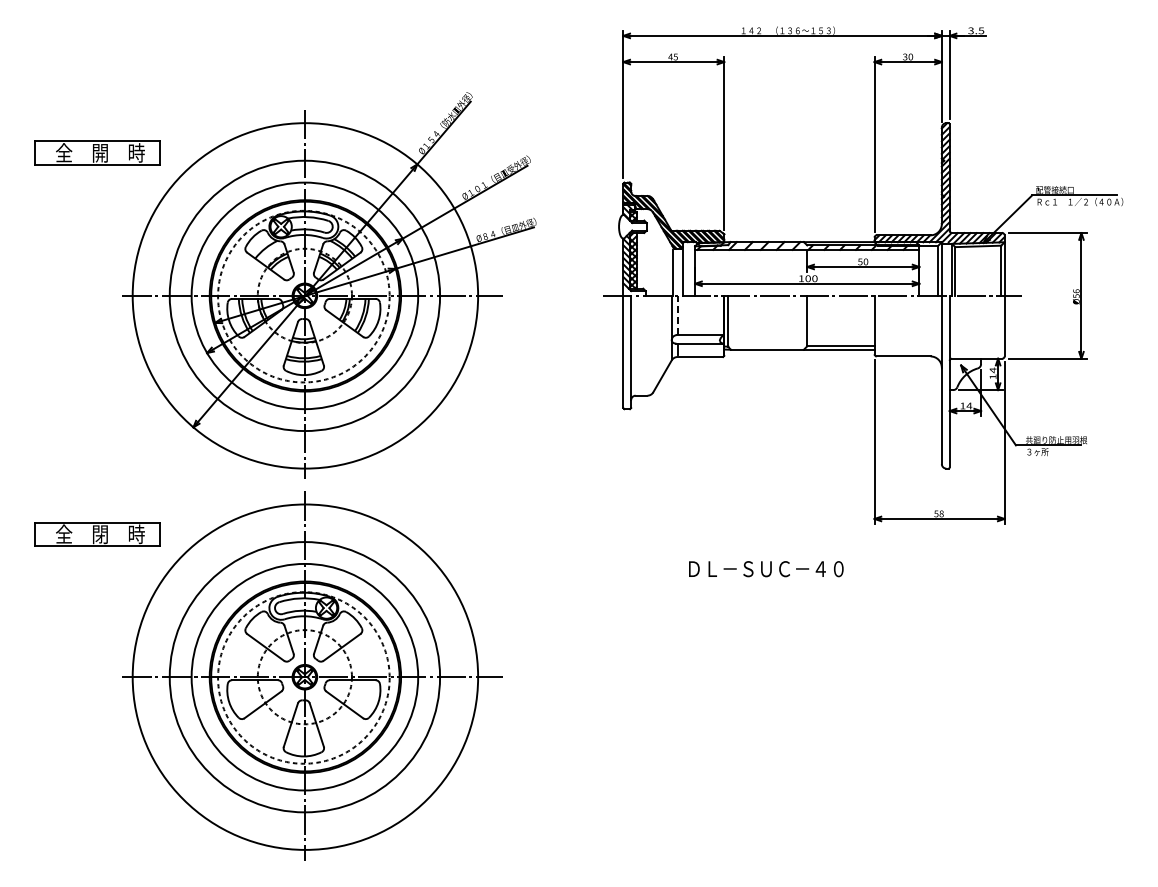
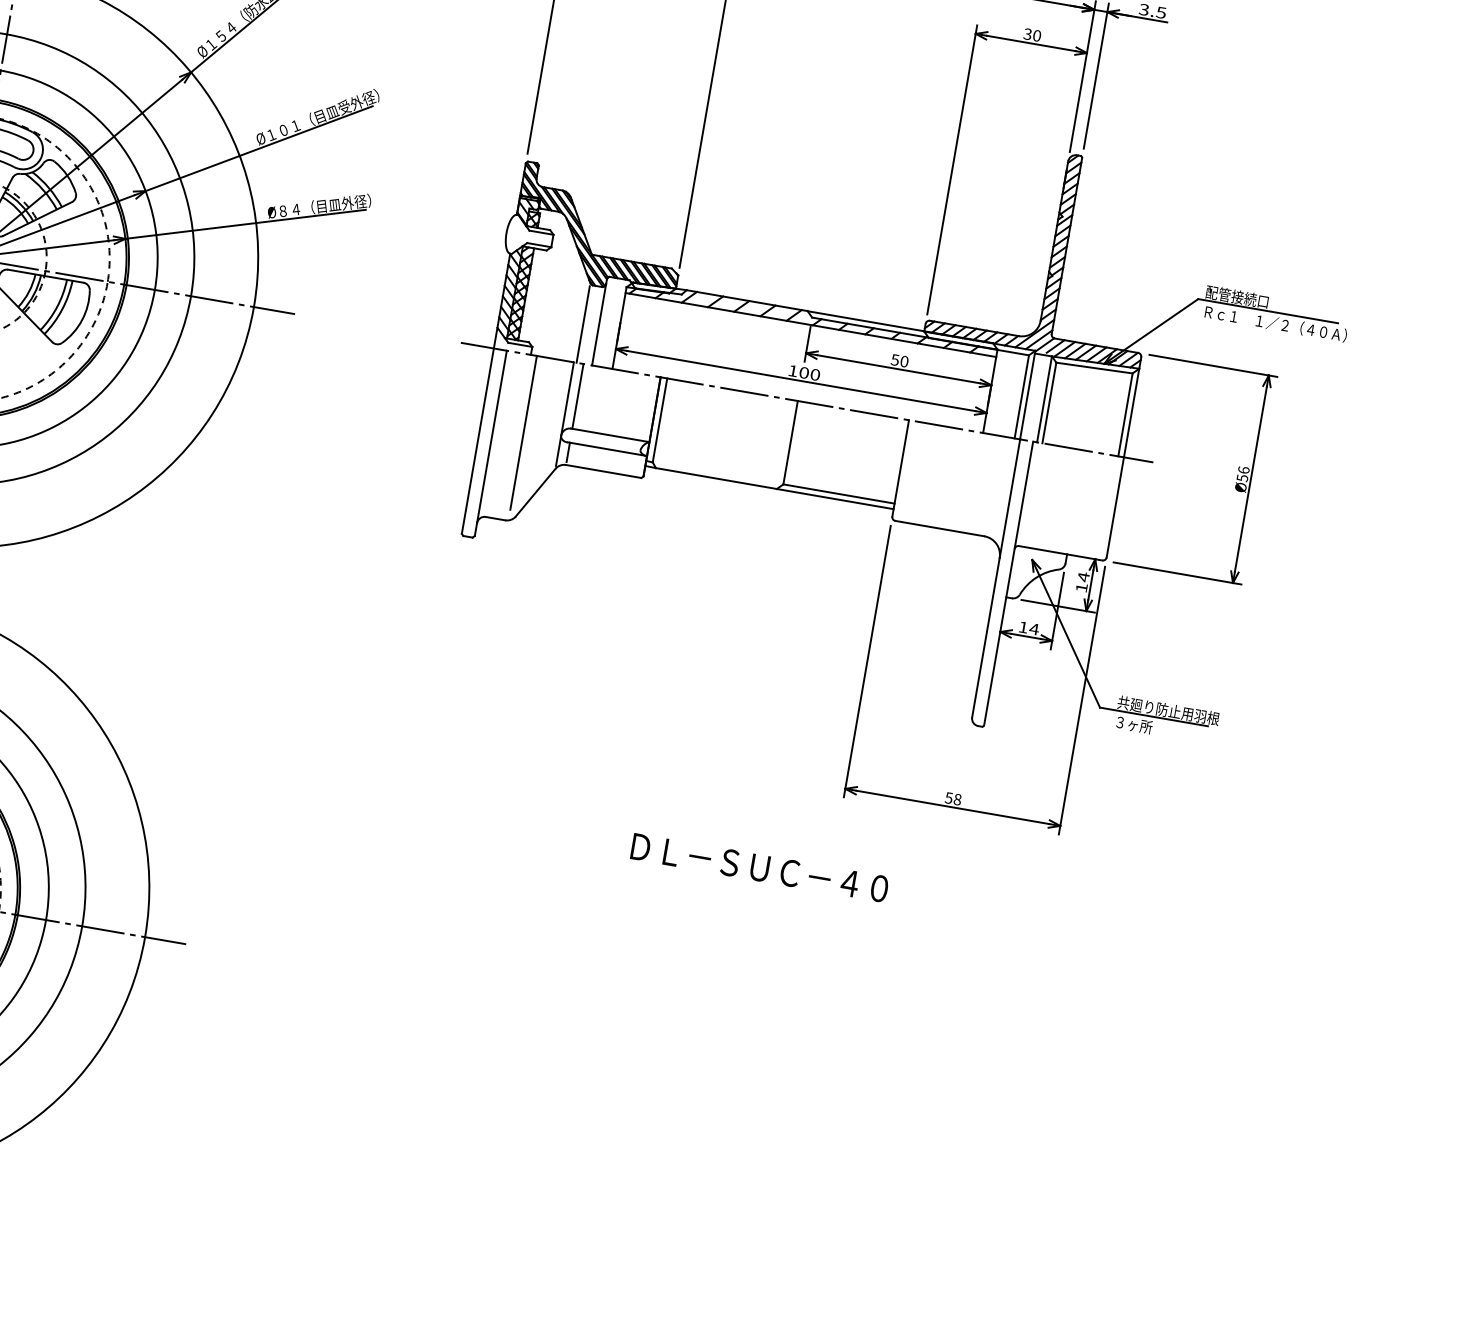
line: (677, 315) -> (577, 396), dashed -> solid
line: (649, 341) -> (524, 431), added
text: (766, 569) -> (759, 868), moved

